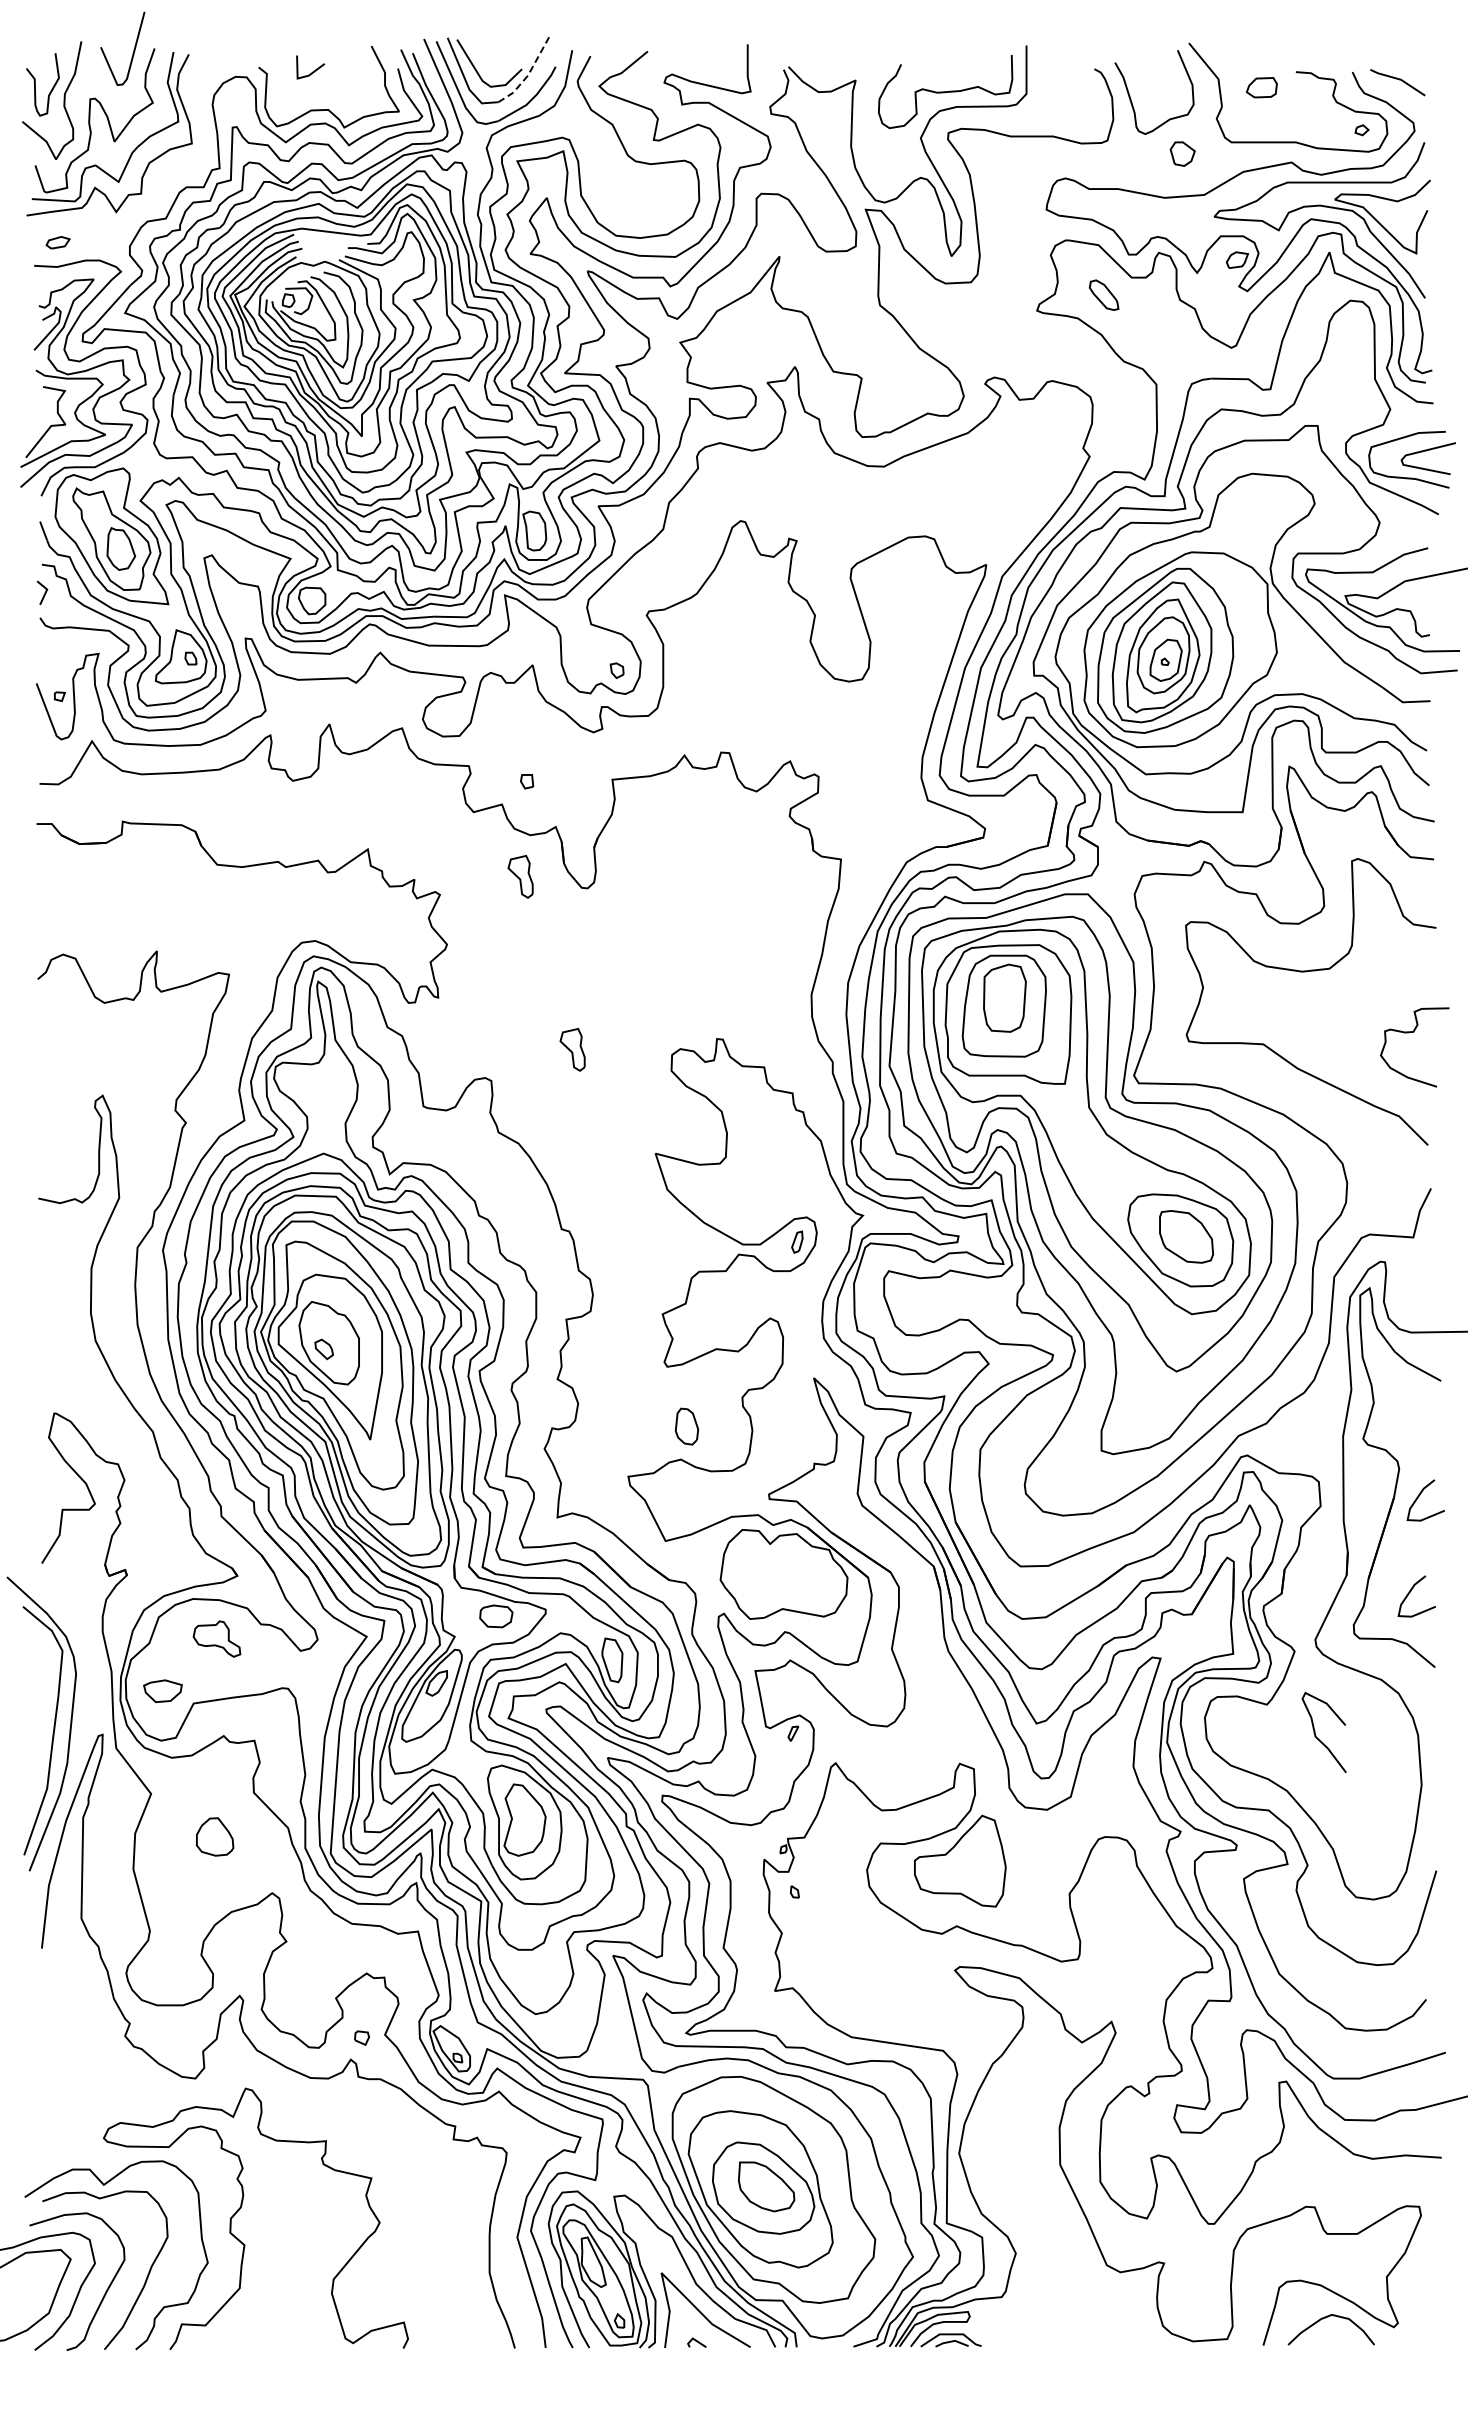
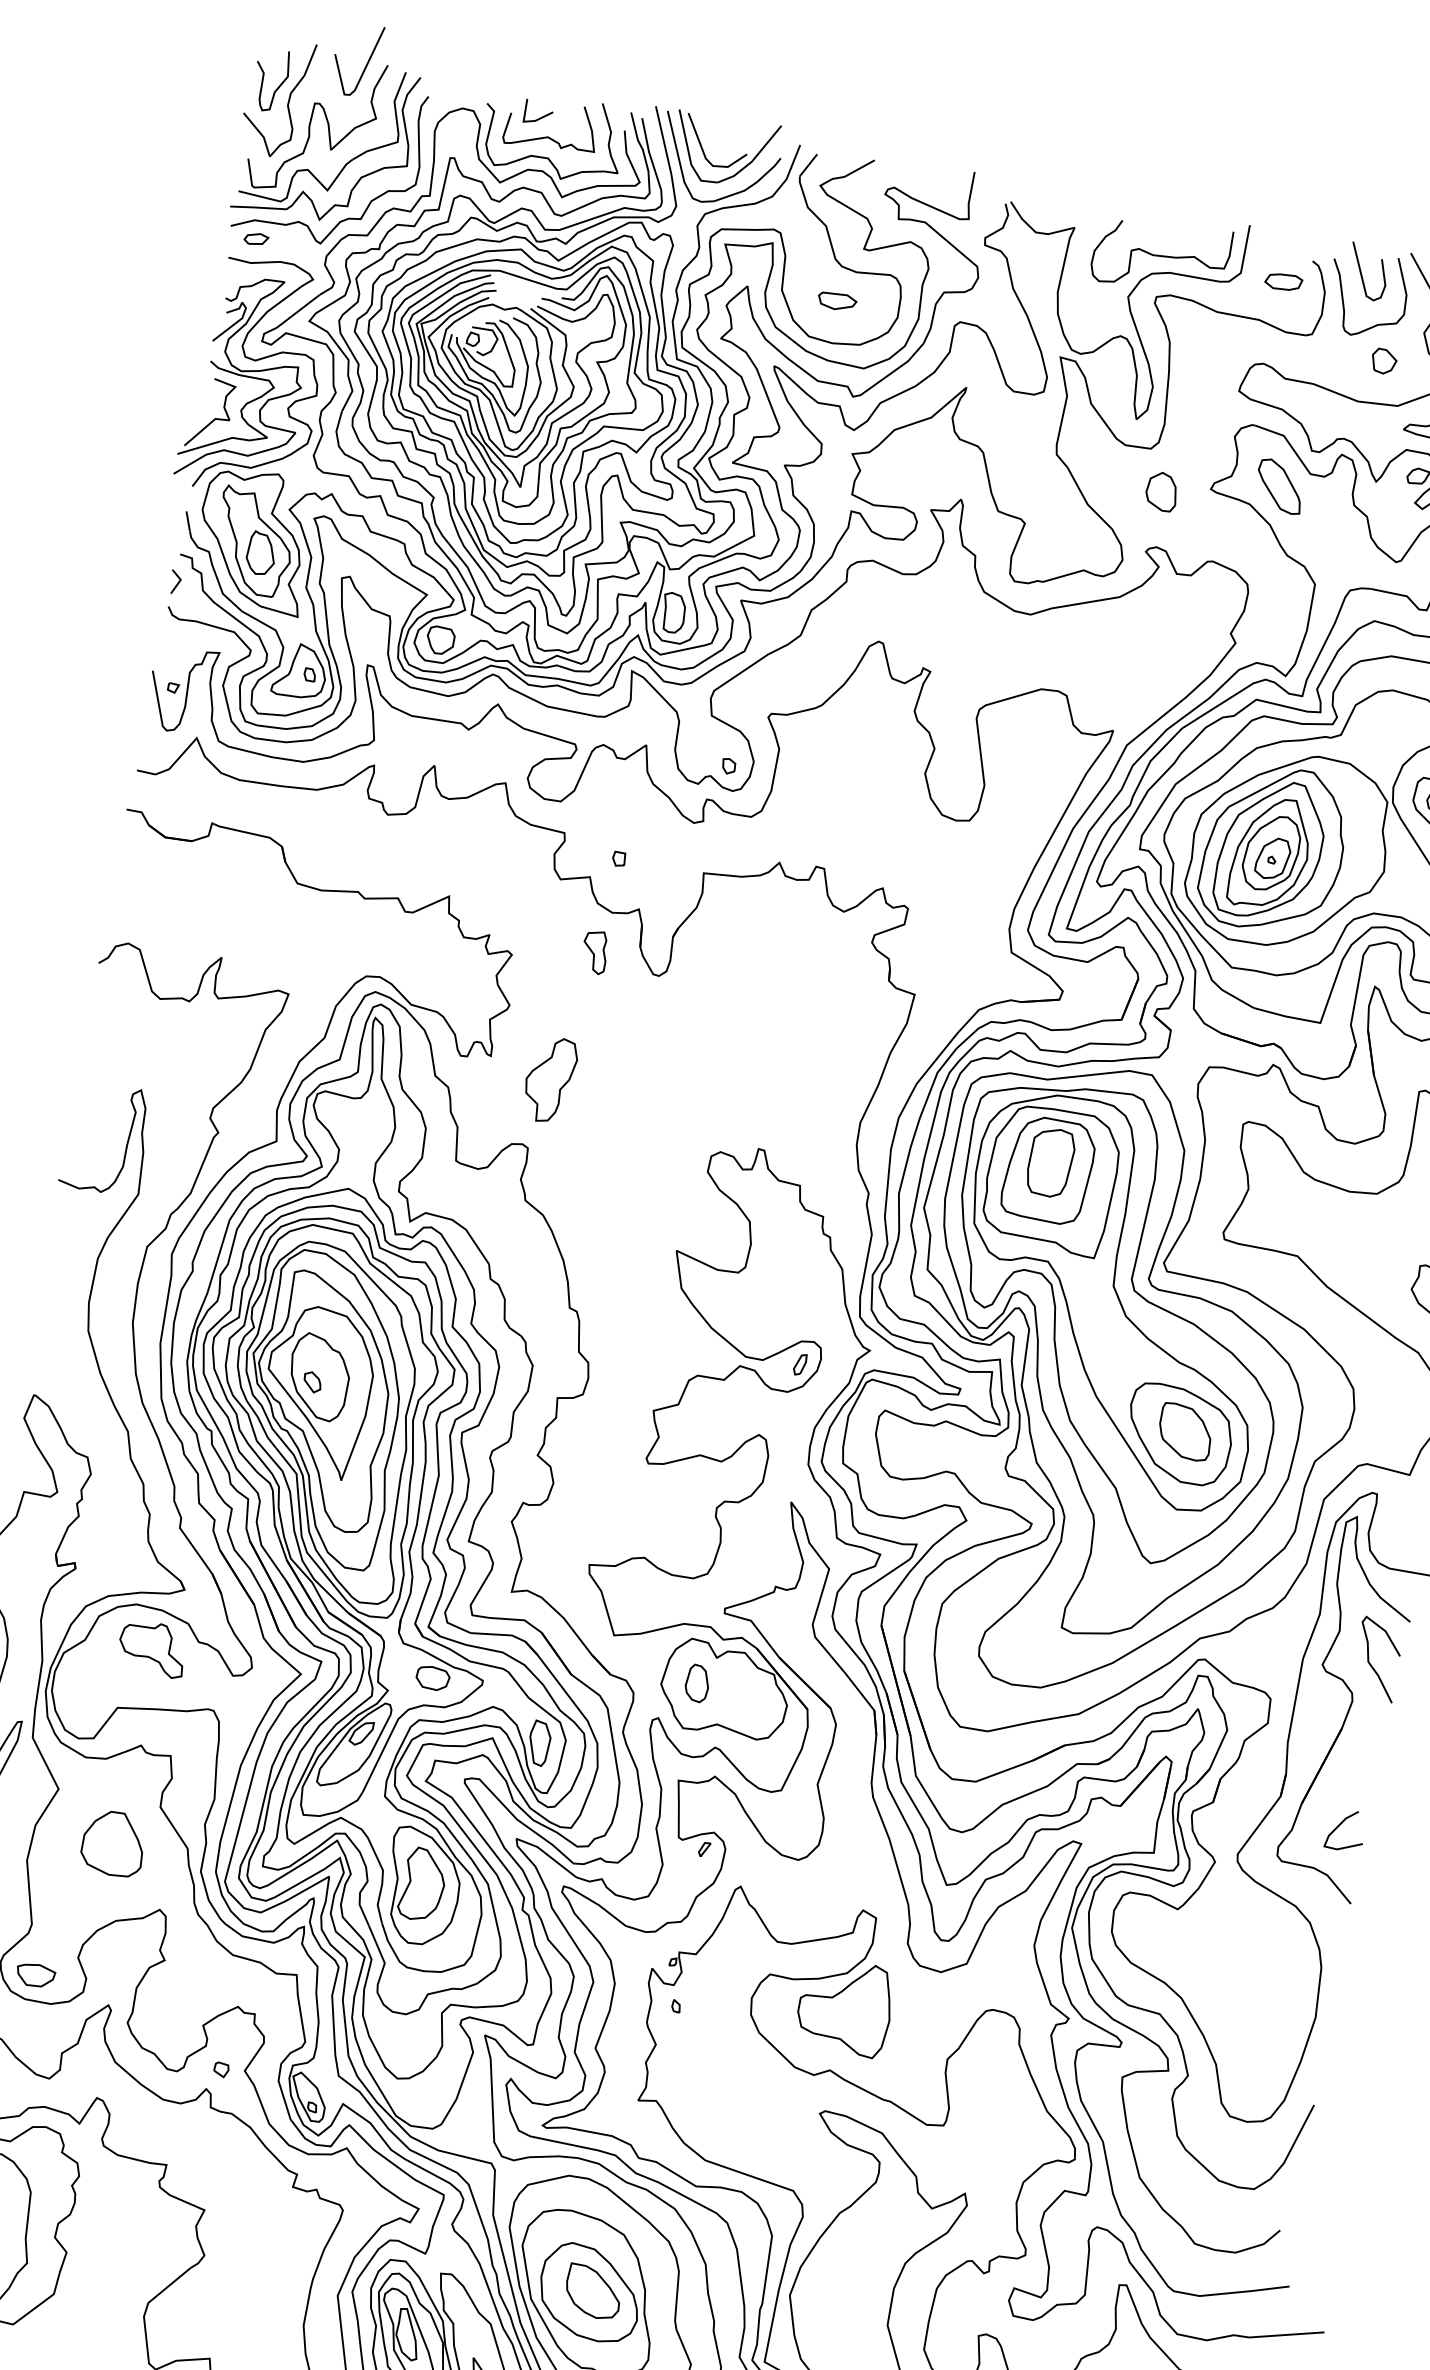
curve: (1145, 72) -> (1362, 274), added
line: (528, 73) -> (752, 159), dashed -> solid
curve: (325, 88) -> (549, 136), added
part: (1069, 94) -> (1283, 281), added
curve: (162, 184) -> (370, 201), added
part: (637, 196) -> (837, 301), added
part: (1103, 294) -> (1279, 485), size x1.67
part: (989, 321) -> (1161, 490), added
part: (500, 1009) -> (550, 1079), added
part: (572, 1049) -> (613, 1132), removed
part: (686, 1426) -> (697, 1683), moved
curve: (1420, 1495) -> (1368, 1731), removed
part: (216, 1638) -> (152, 1647), size x1.43
part: (162, 1690) -> (35, 1974), moved
curve: (1316, 1735) -> (1369, 1660), moved
part: (214, 1836) -> (113, 1843), size x1.67

